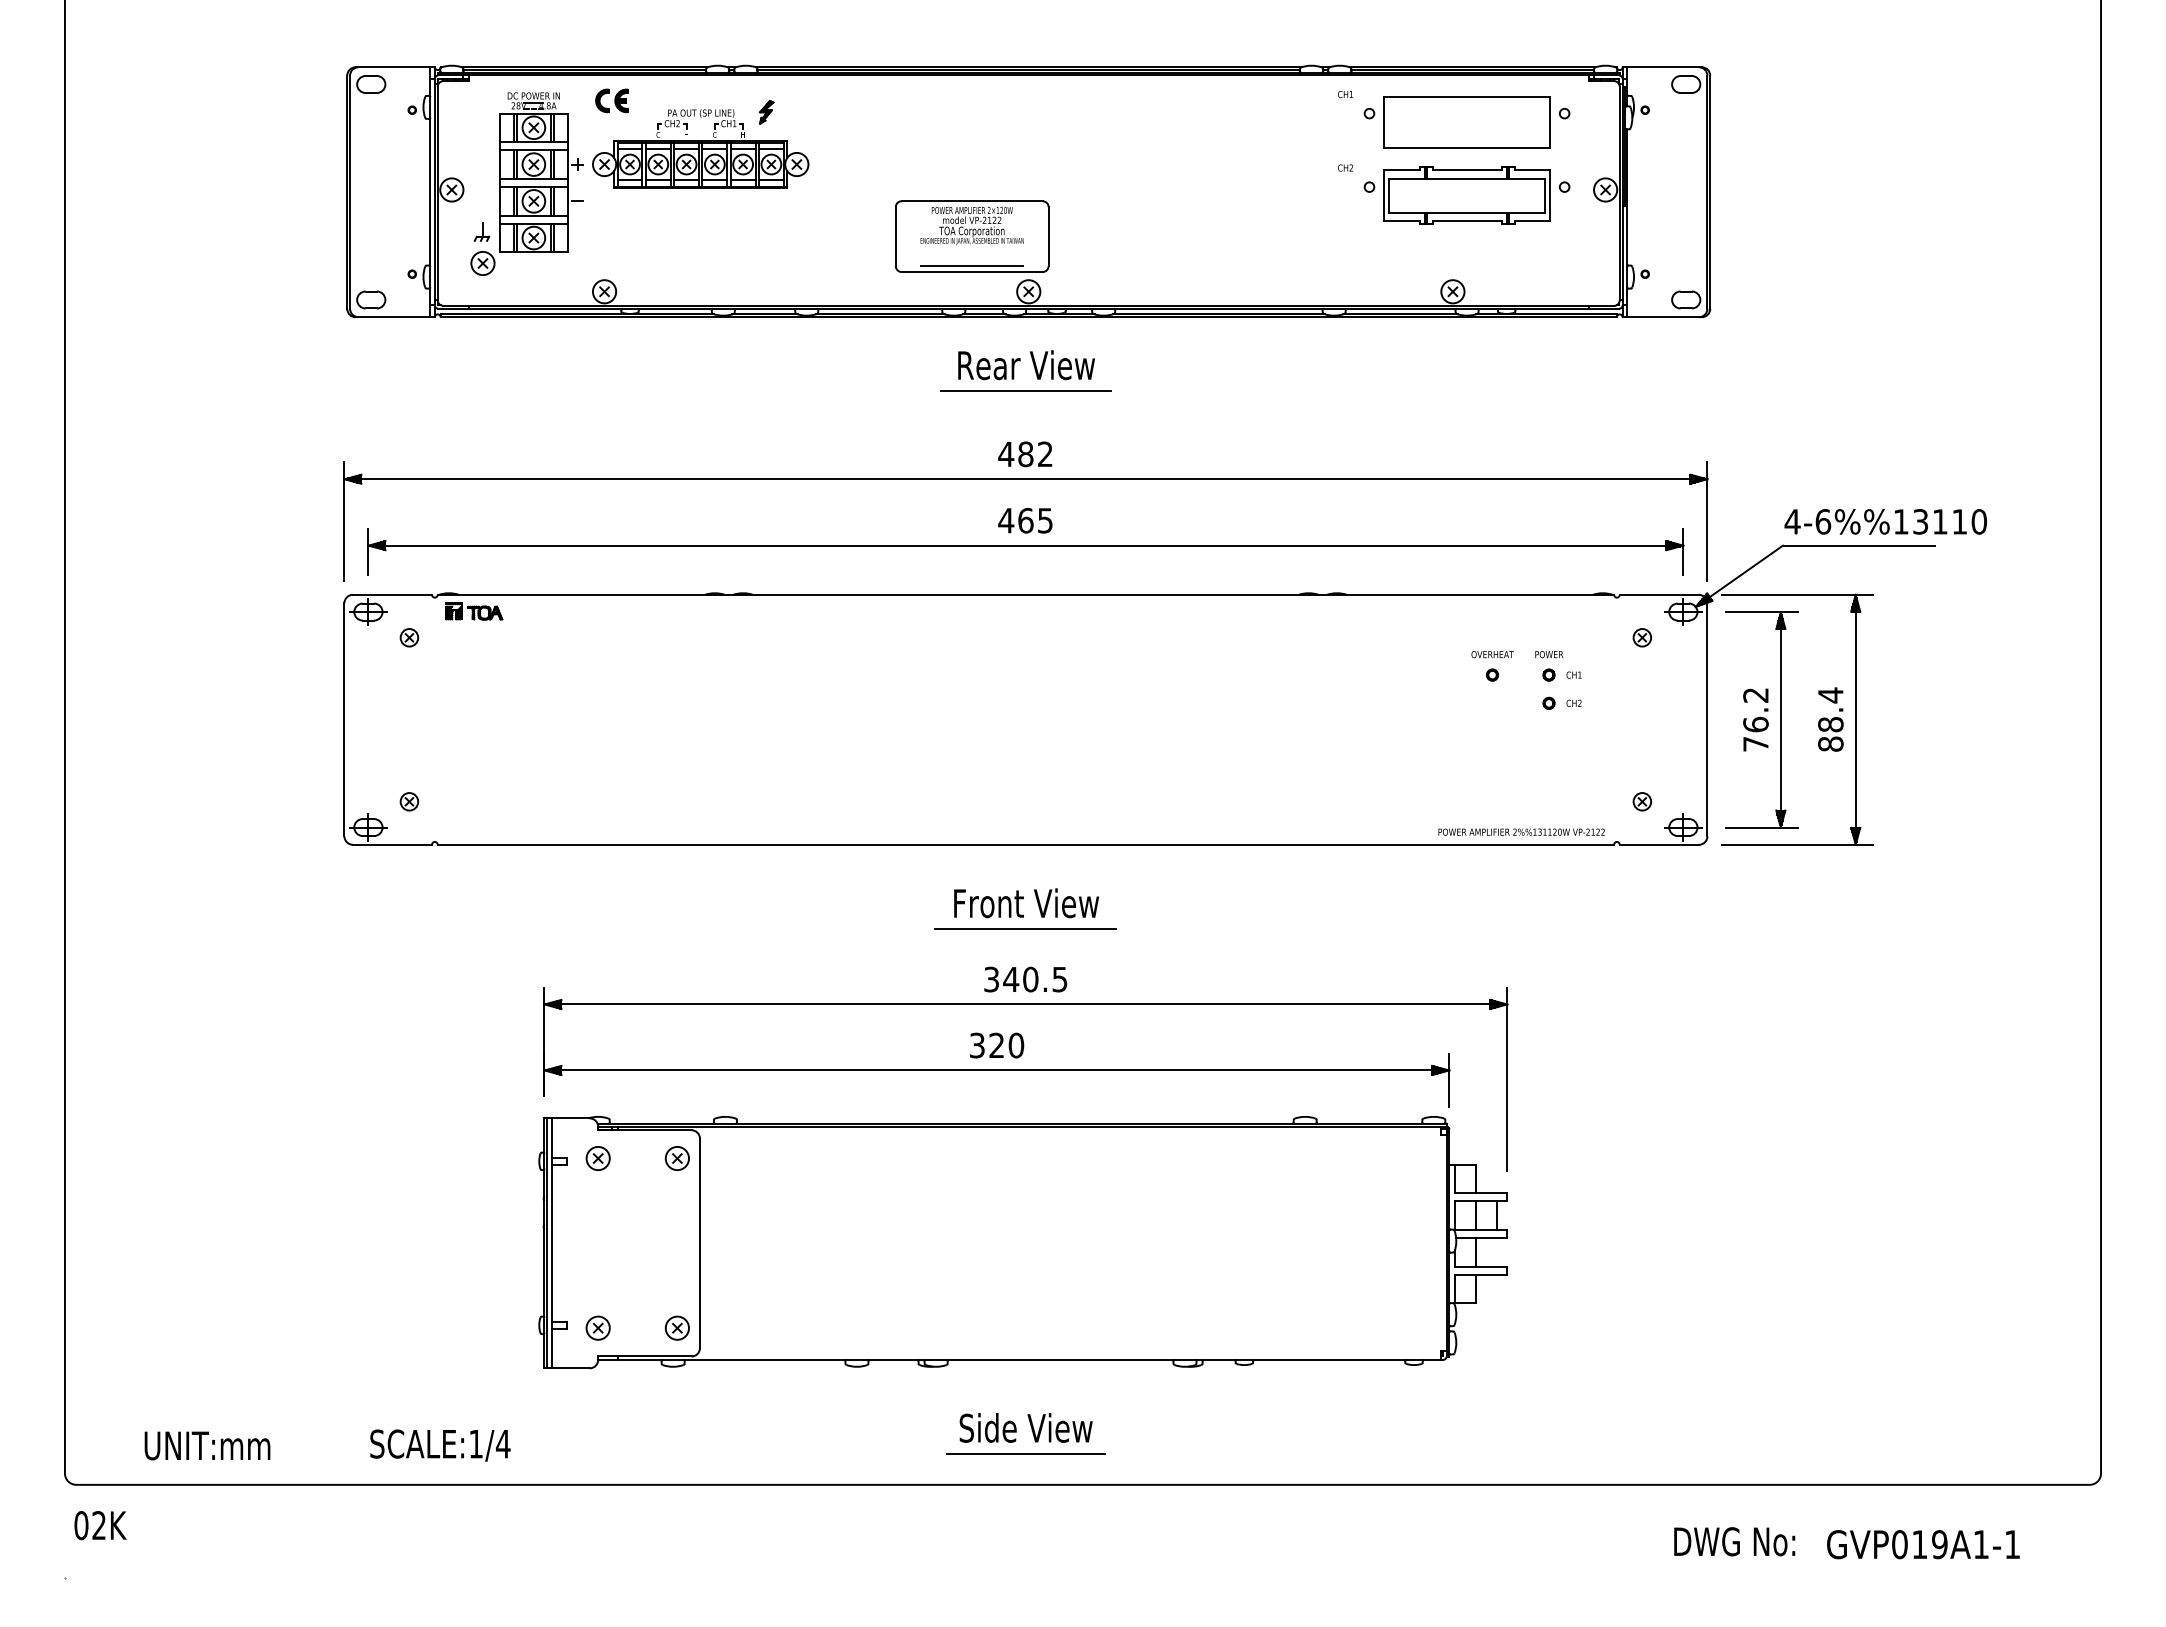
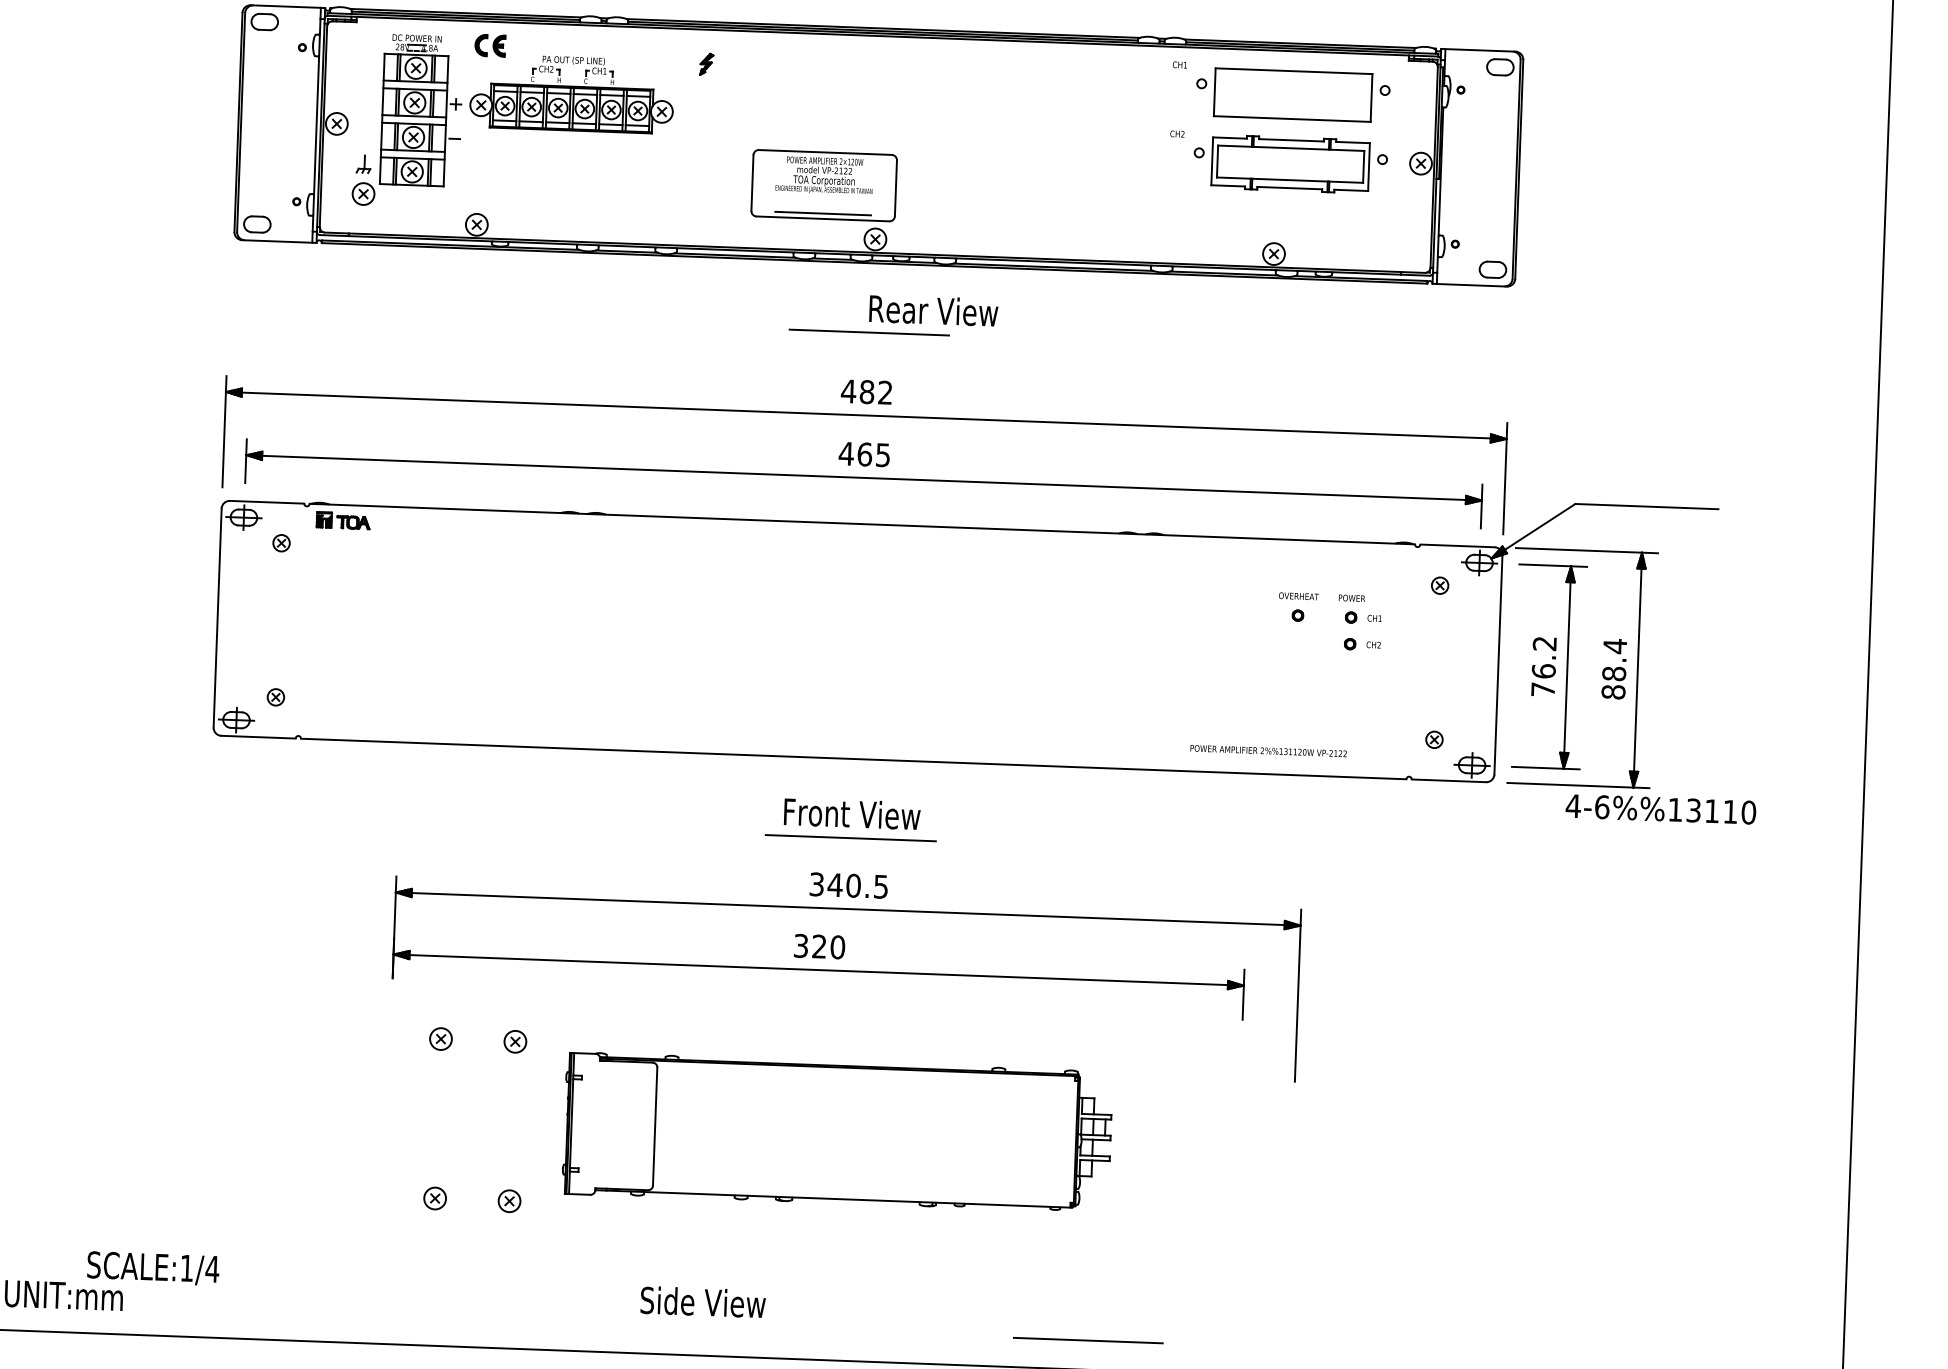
part: (766, 111) -> (706, 63), moved
text: (1026, 365) -> (933, 310), moved
text: (1885, 521) -> (1660, 809), moved
text: (1521, 831) -> (1268, 750), moved
part: (1022, 1242) -> (836, 1132), size x0.6
text: (1025, 1427) -> (702, 1301), moved
text: (440, 1445) -> (153, 1268), moved
line: (1025, 1453) -> (1087, 1340), moved

